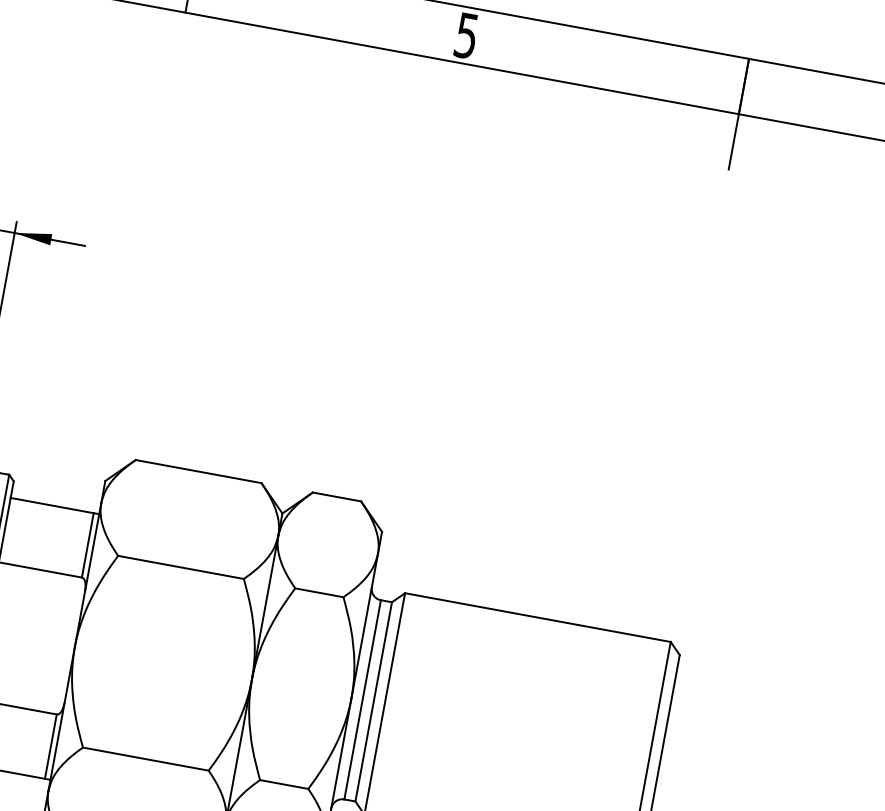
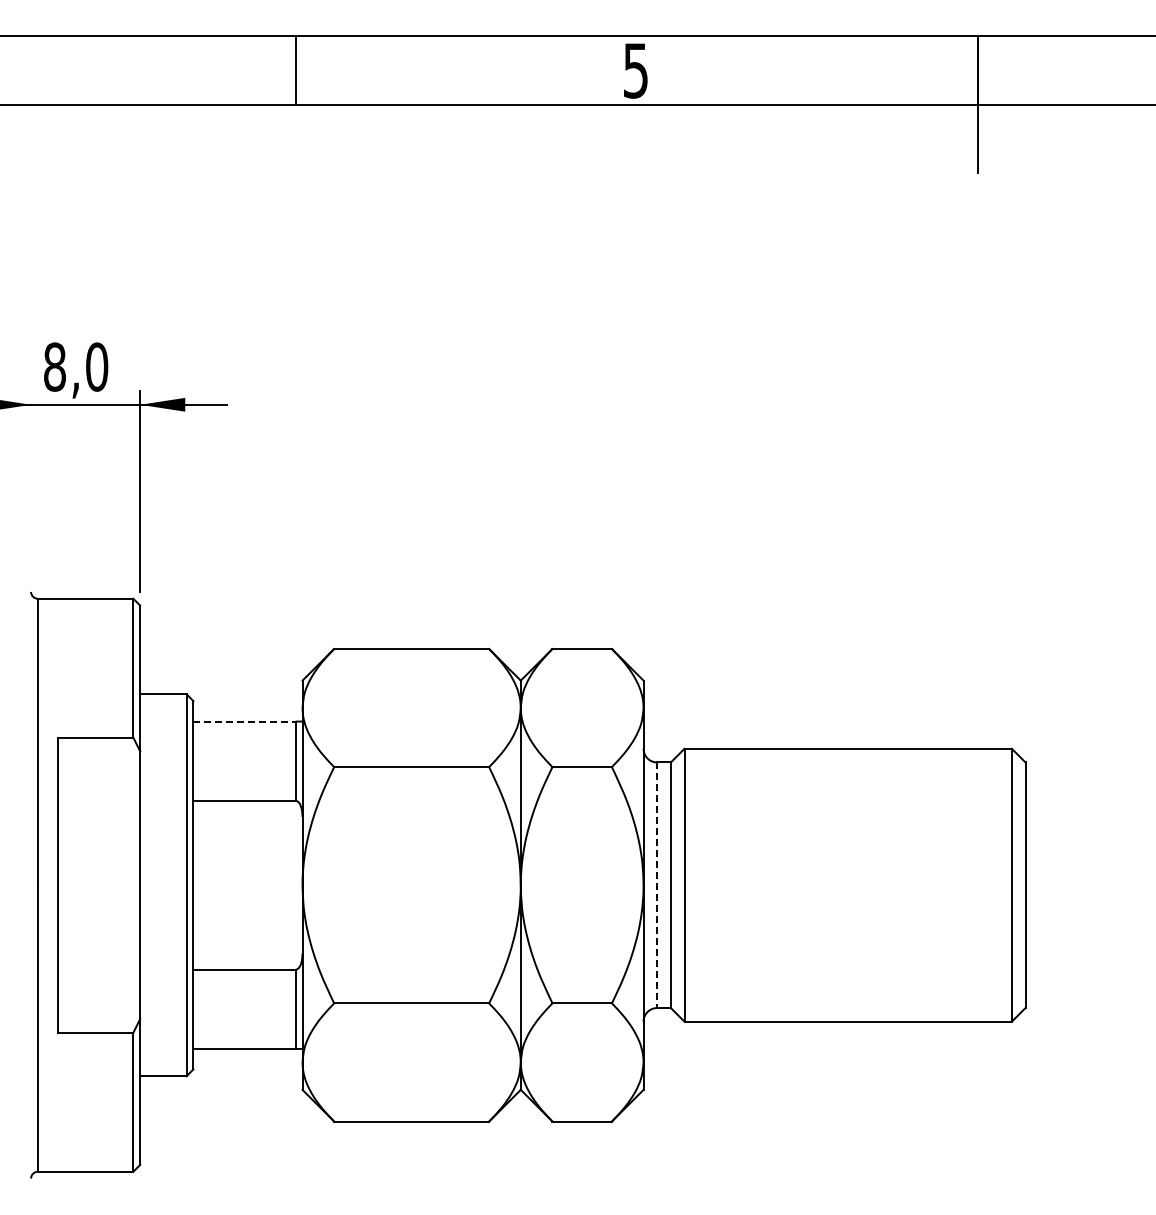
line: (52, 505) -> (245, 721), solid -> dashed
line: (362, 700) -> (657, 885), solid -> dashed

